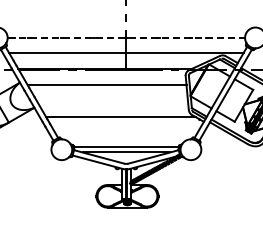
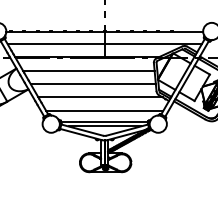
line: (126, 38) -> (104, 31), dashed -> solid
line: (112, 101) -> (93, 84), added
line: (126, 133) -> (104, 110), added

